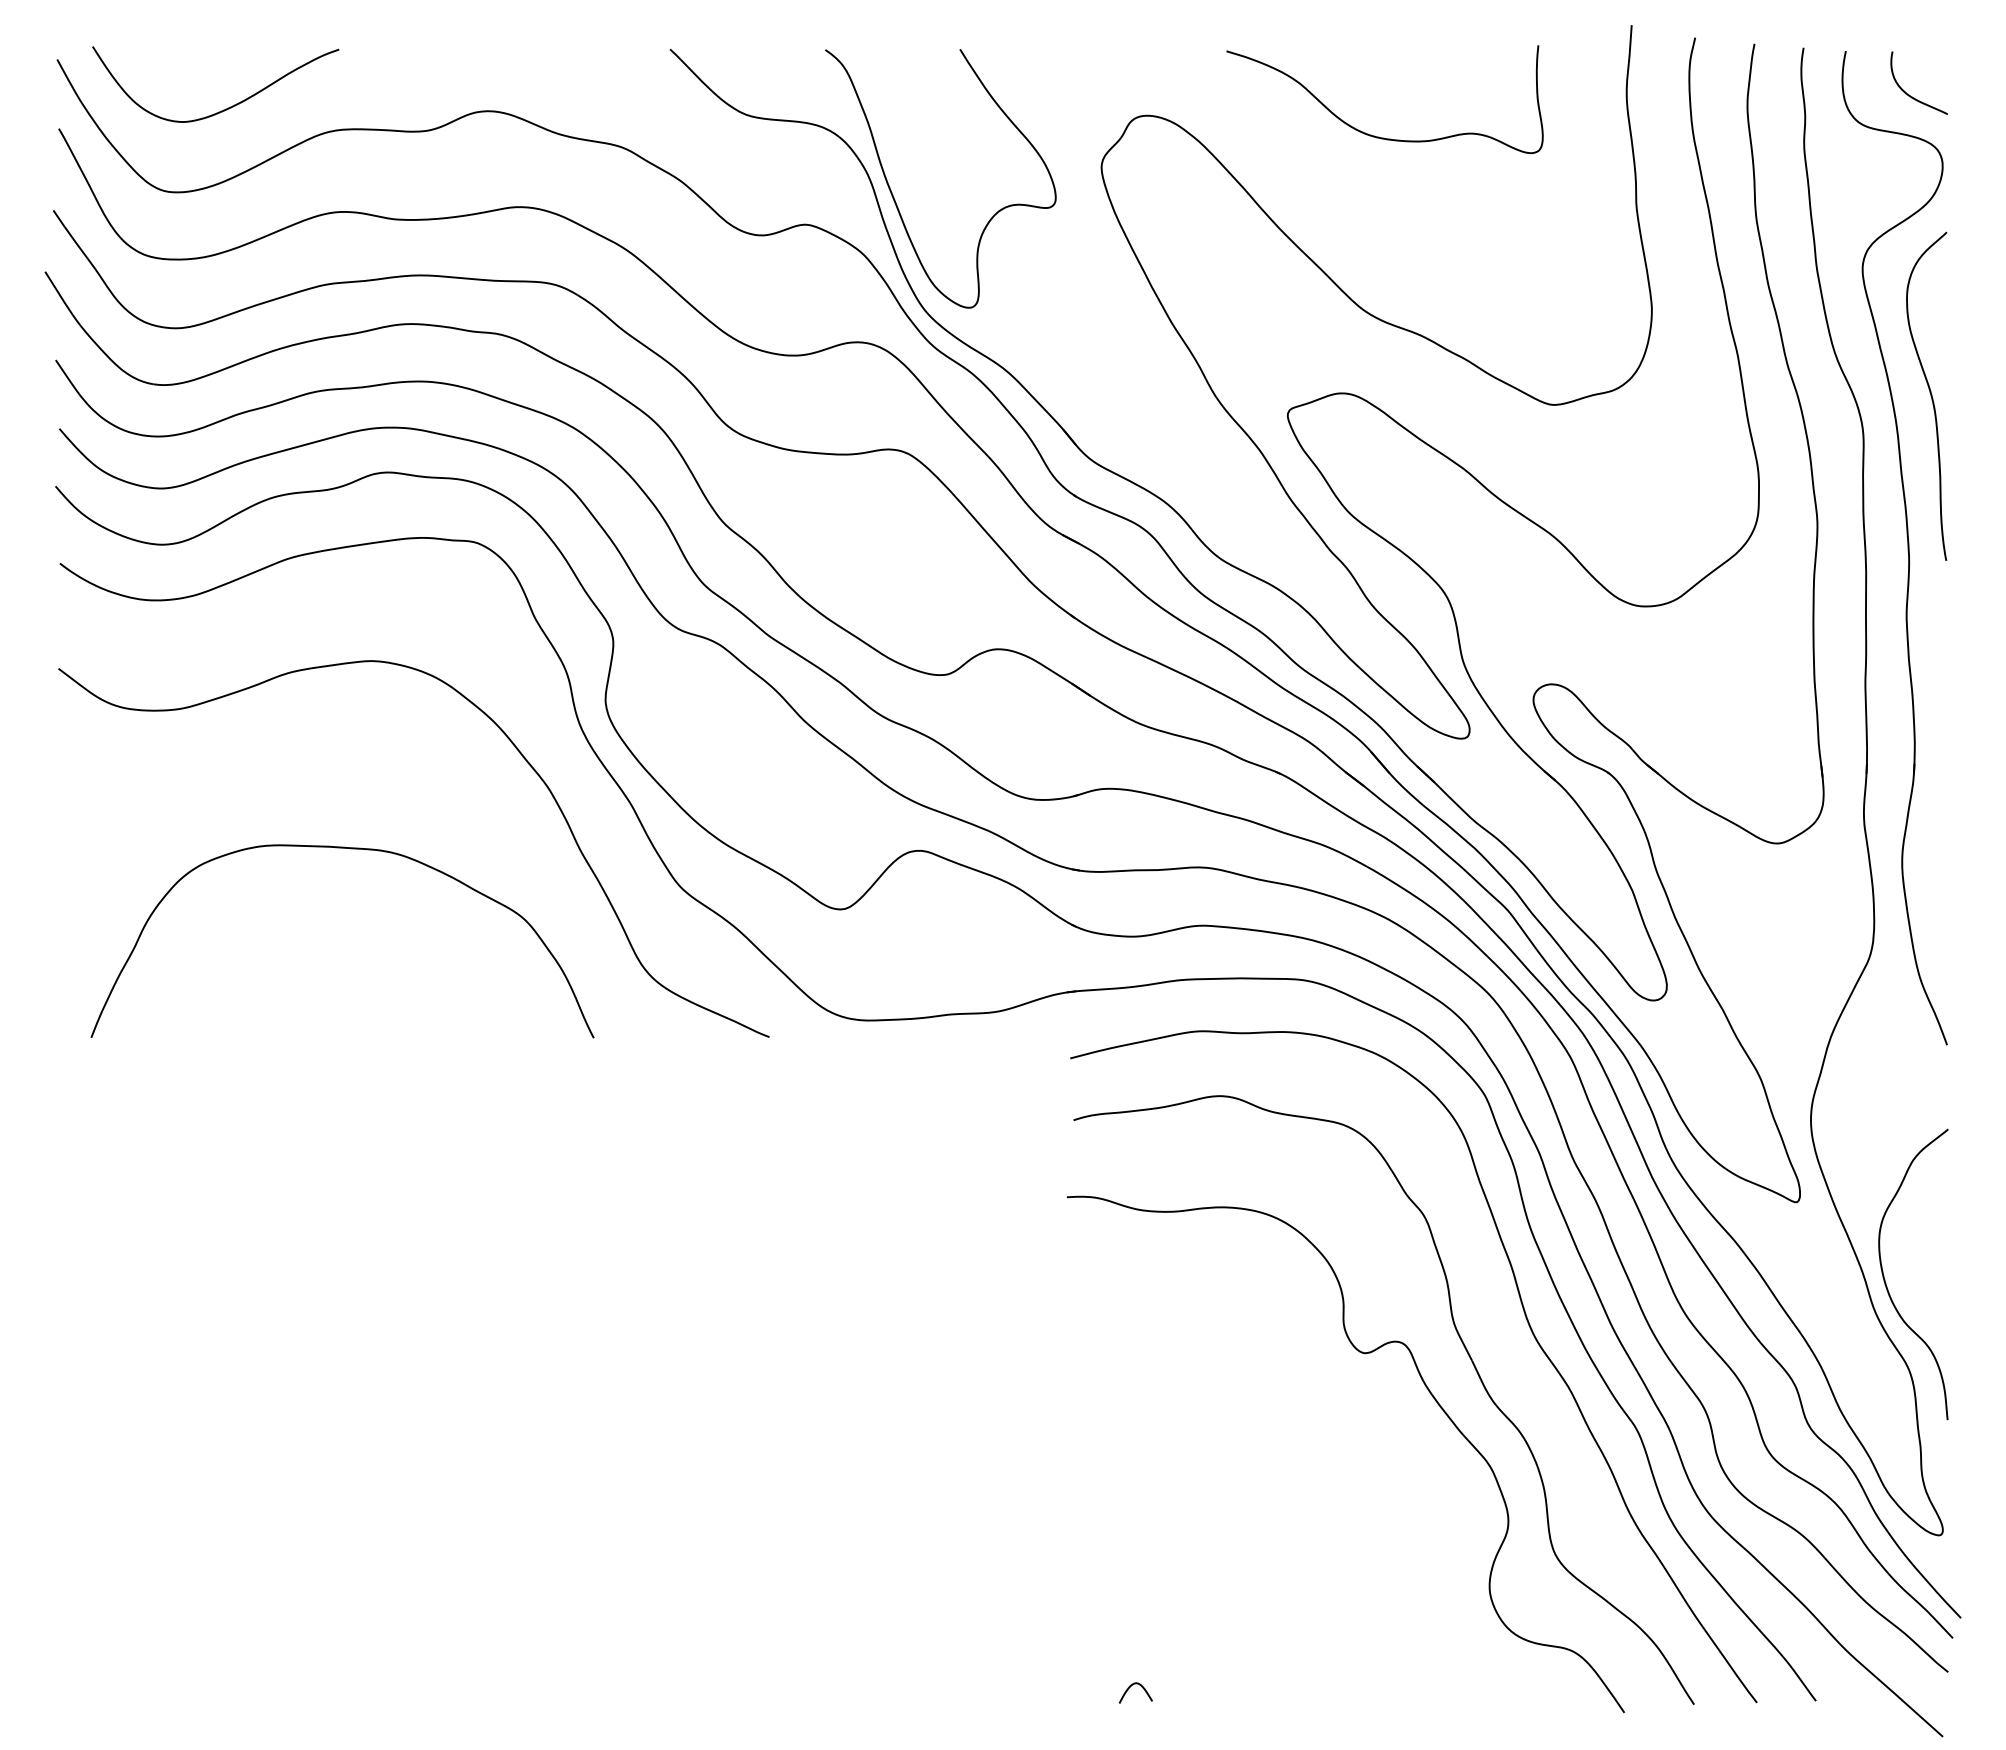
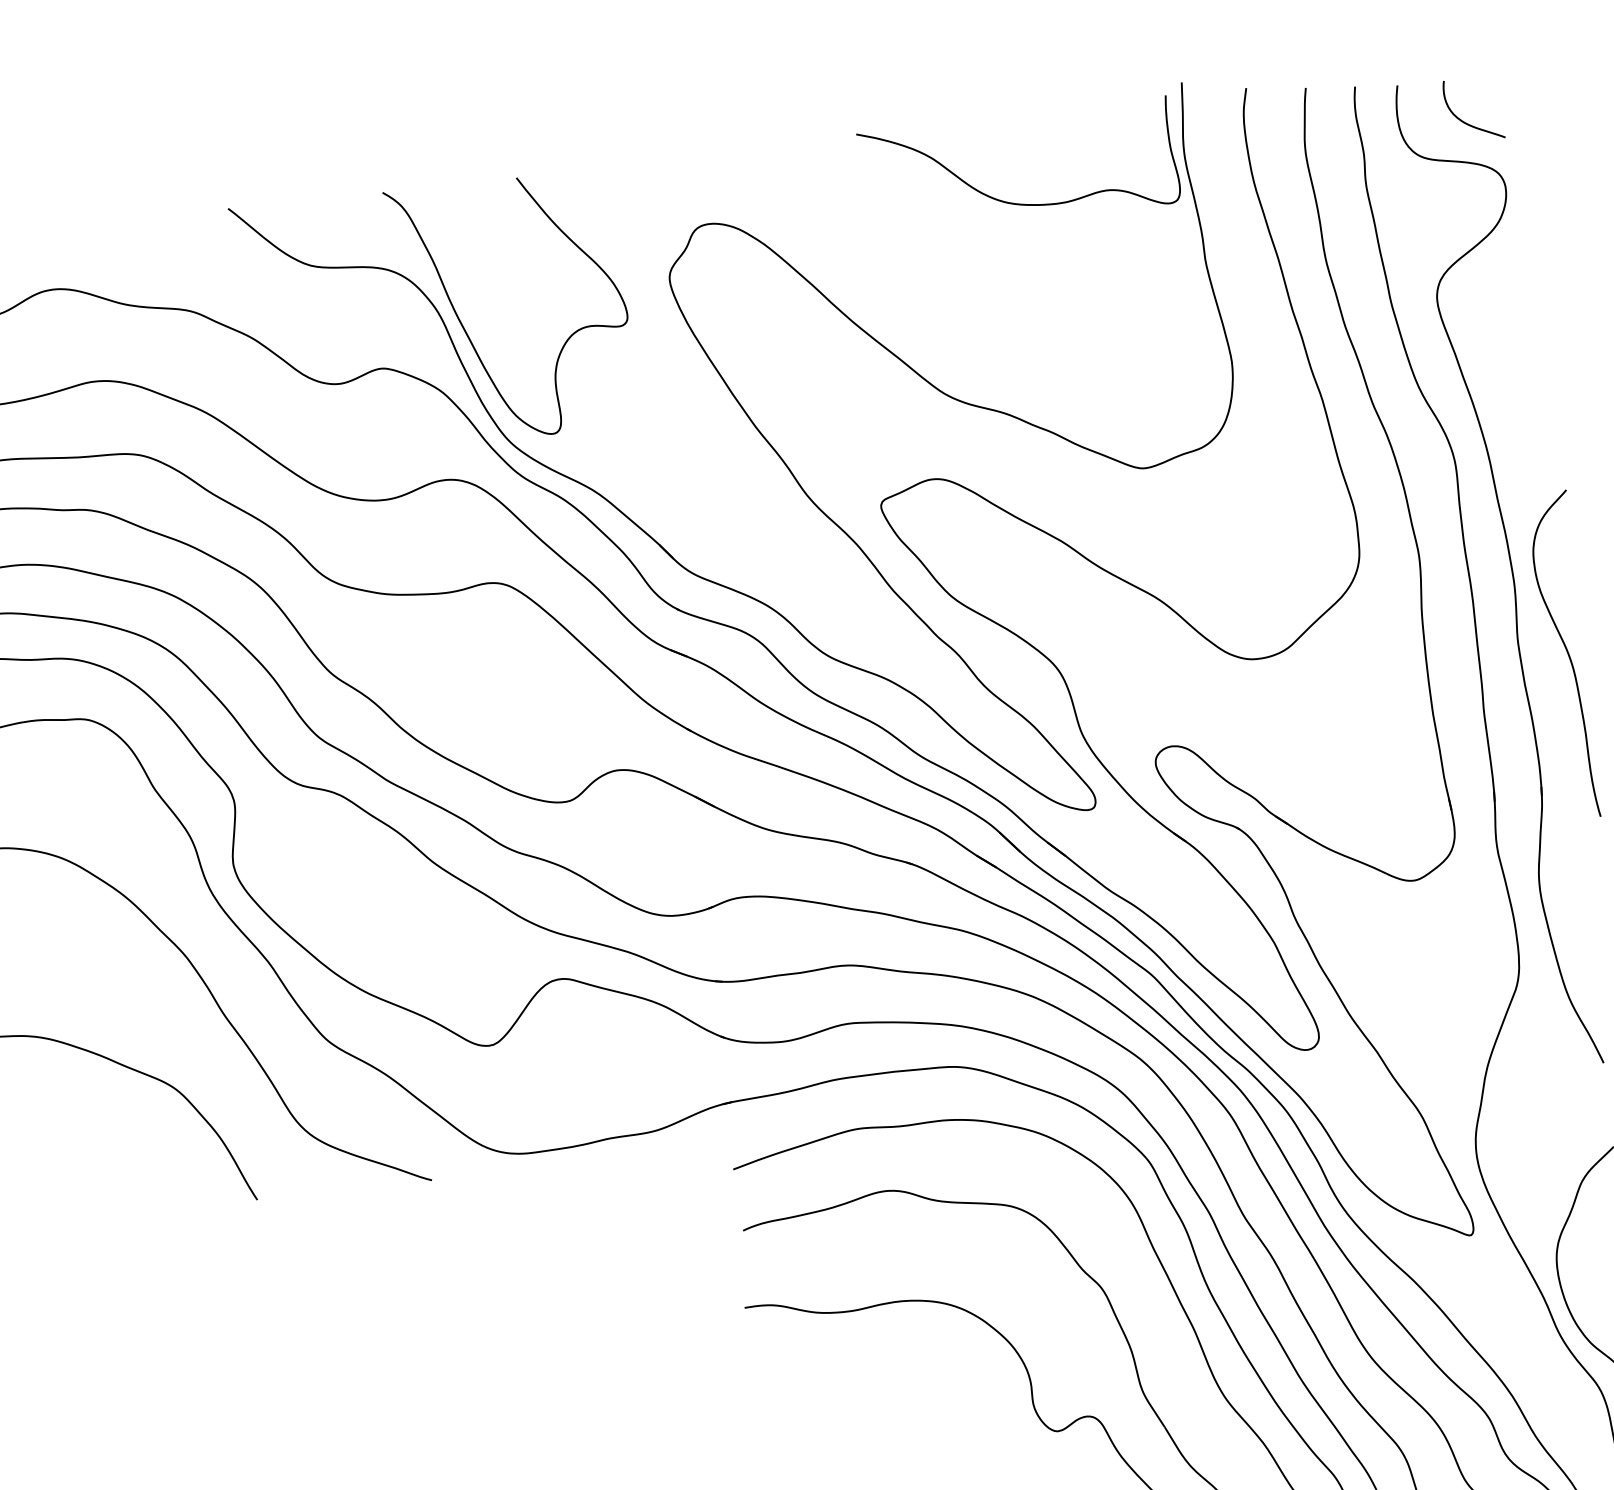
curve: (1371, 134) -> (1009, 201), moved
curve: (1930, 395) -> (1567, 654), moved

